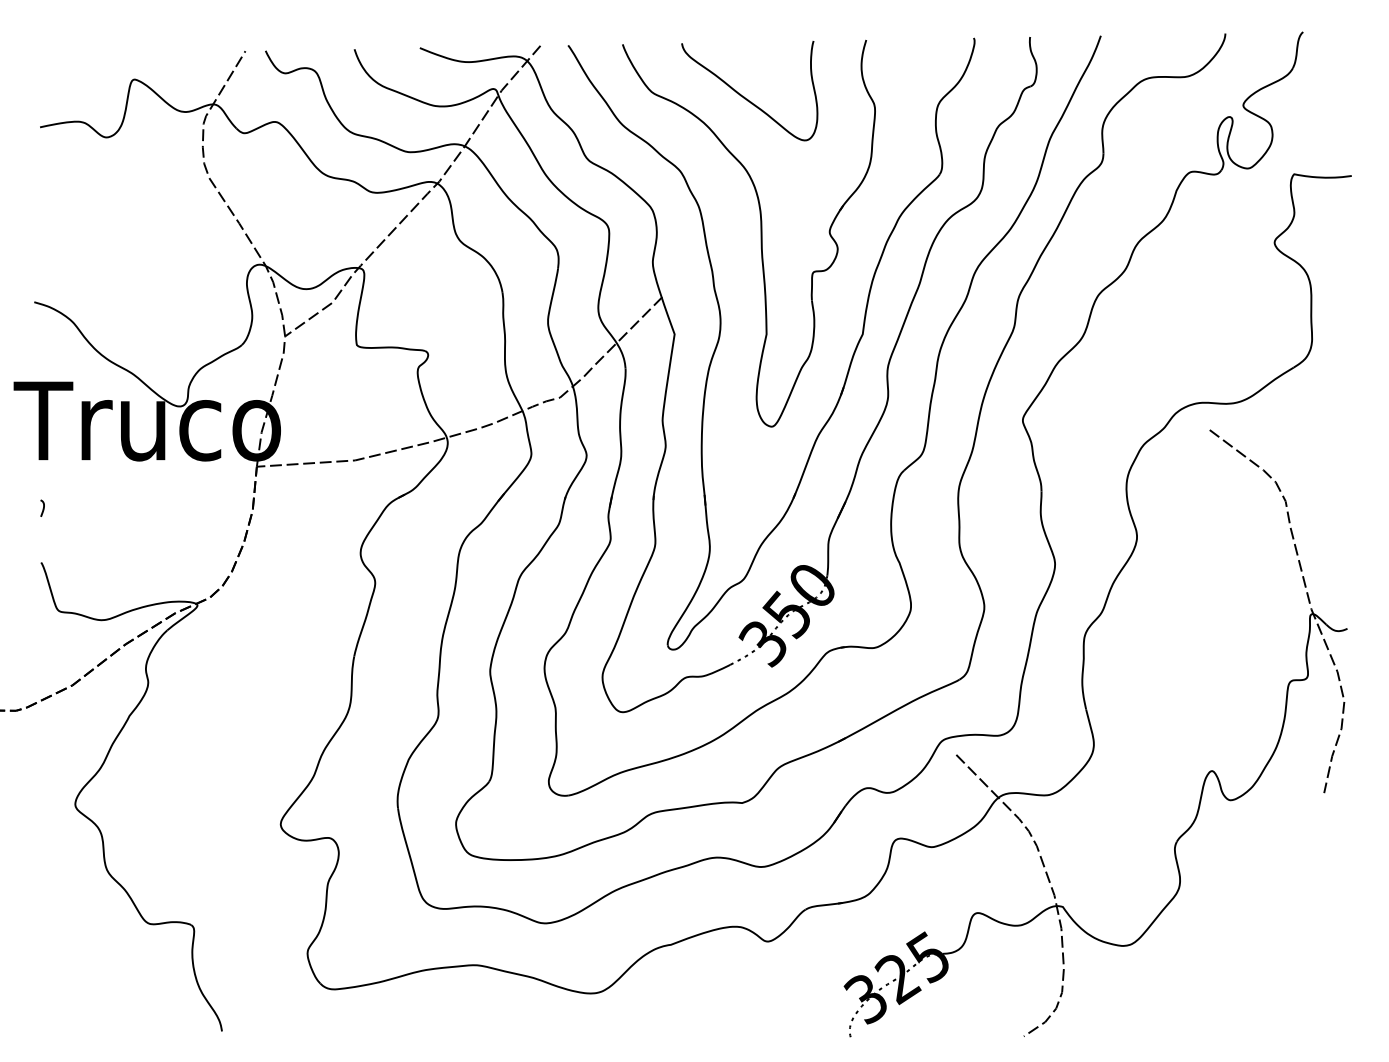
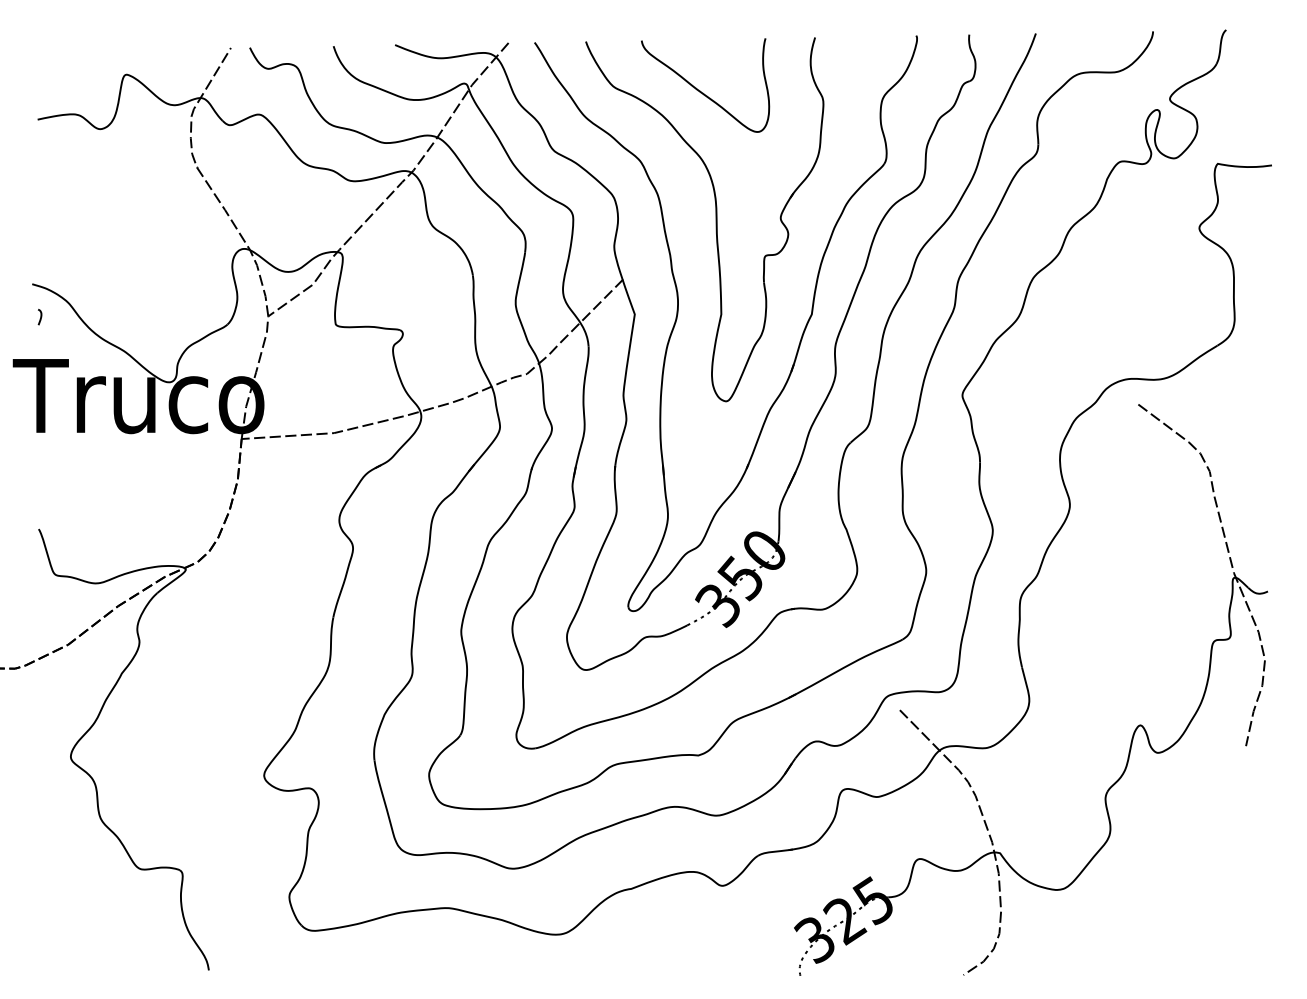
curve: (43, 508) -> (40, 317), moved

